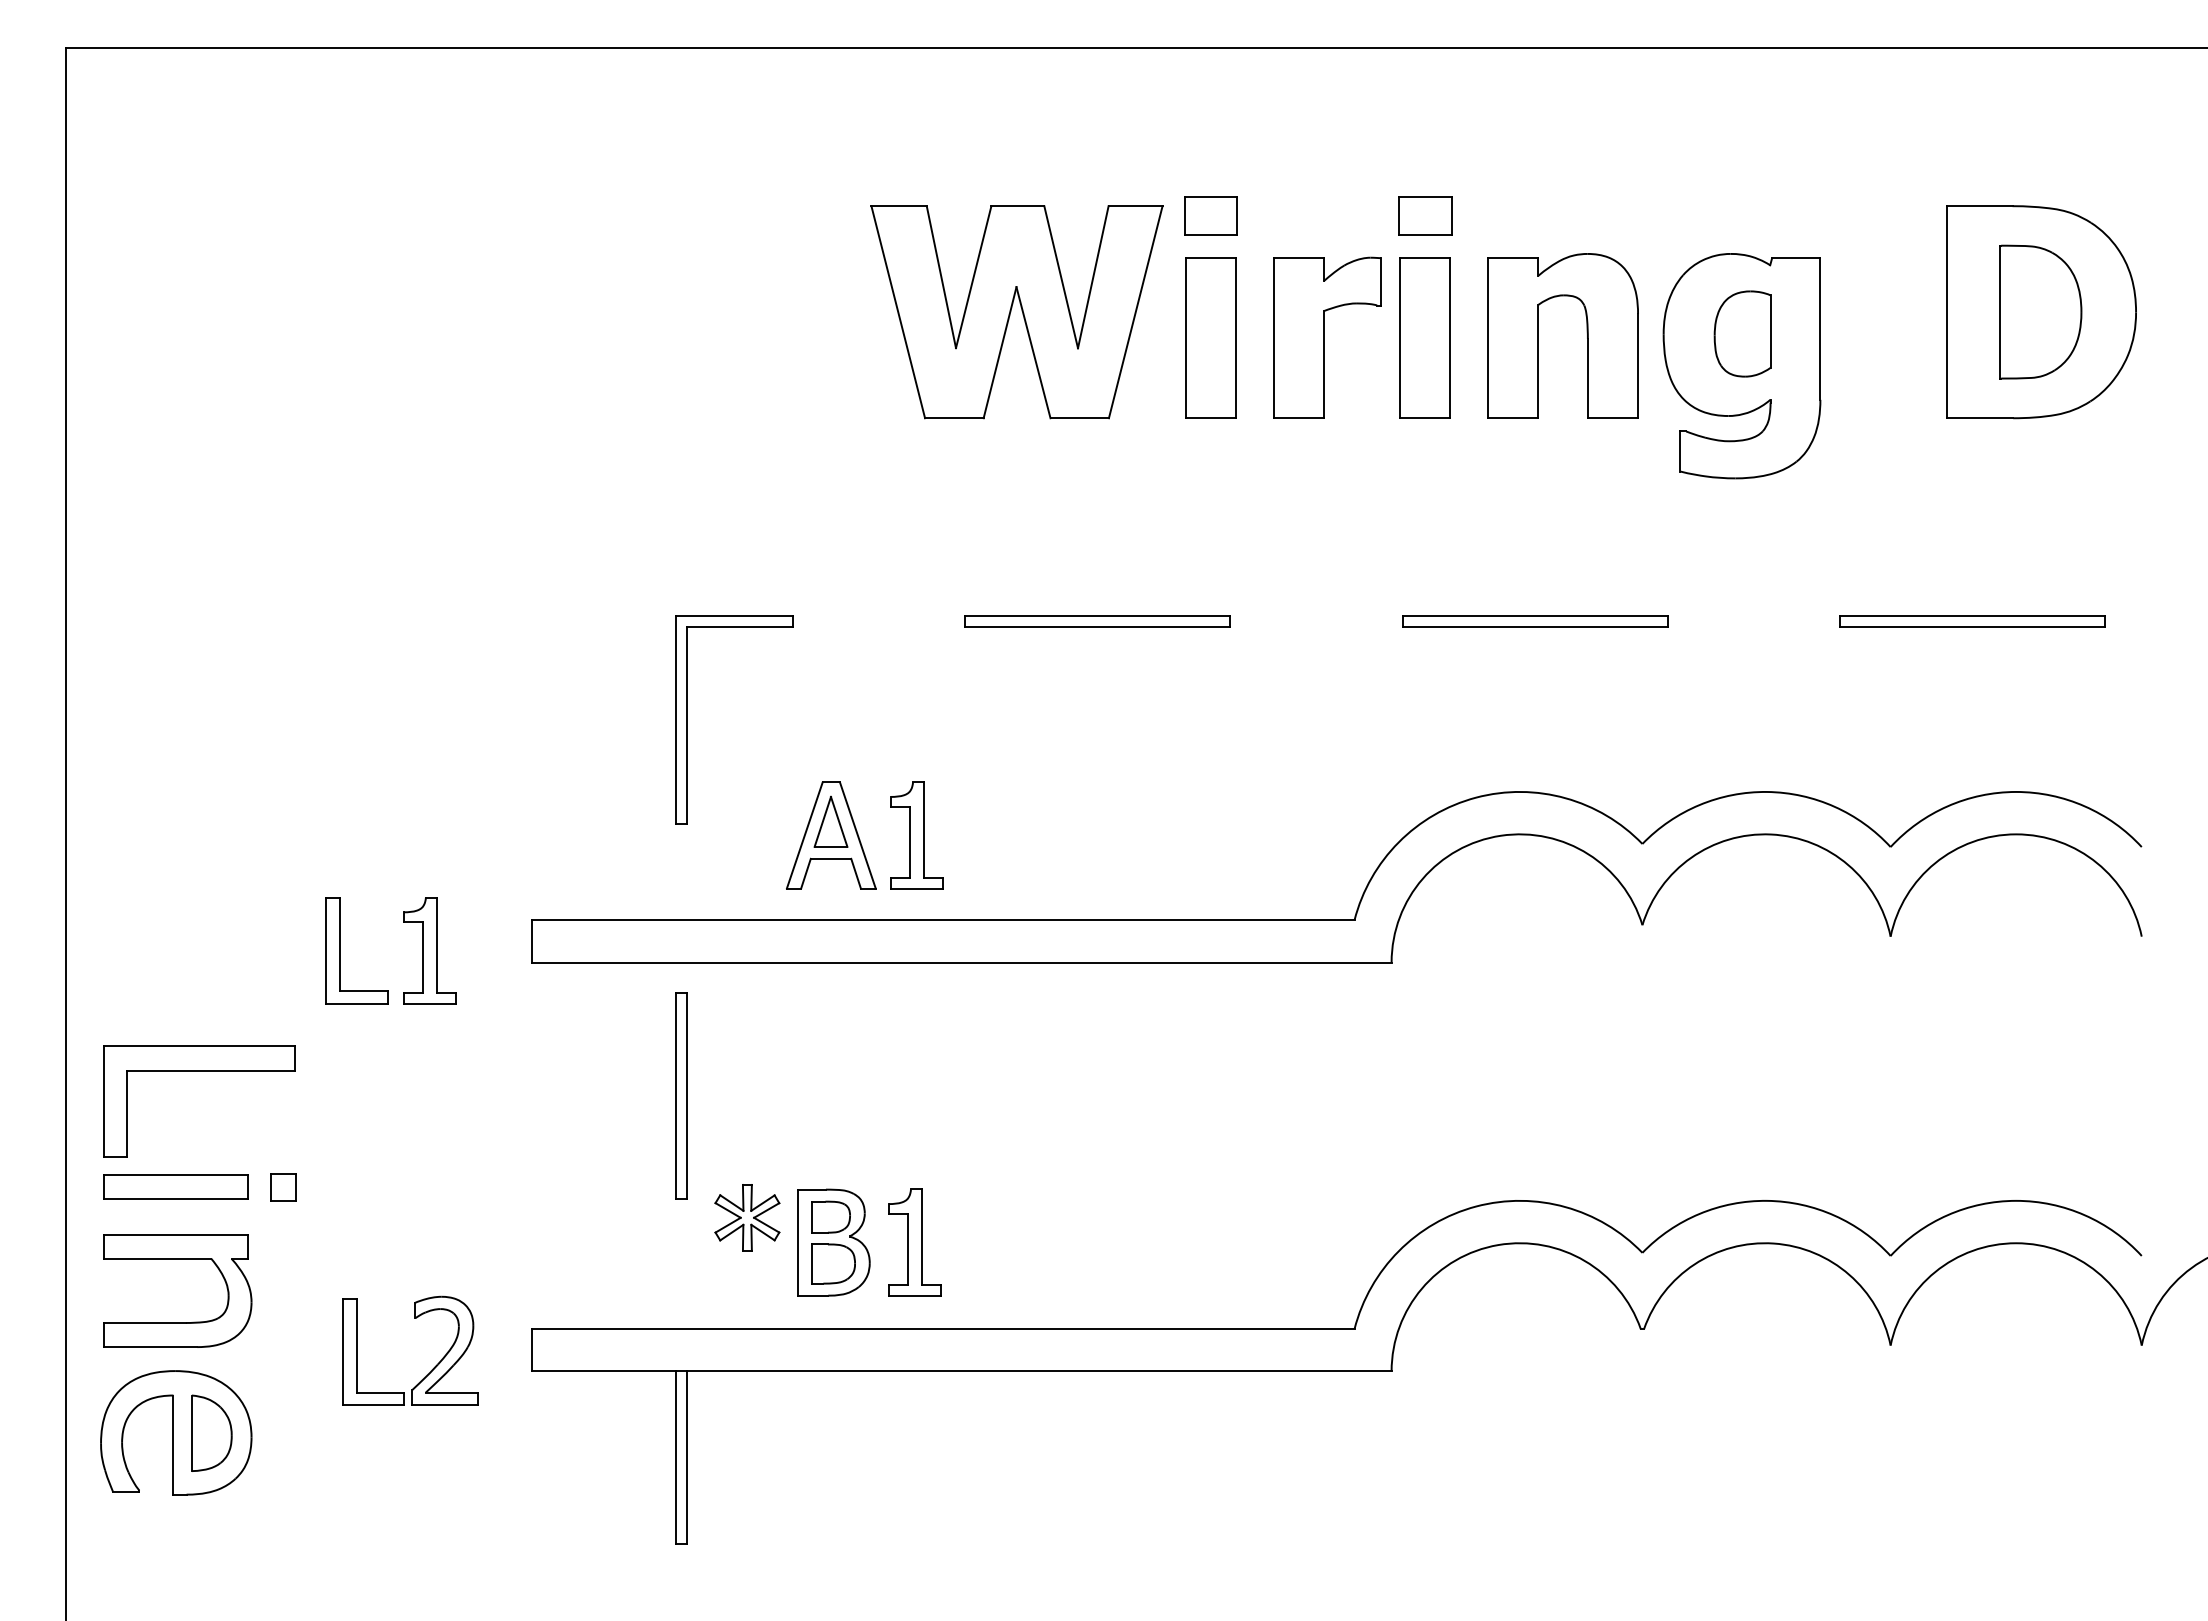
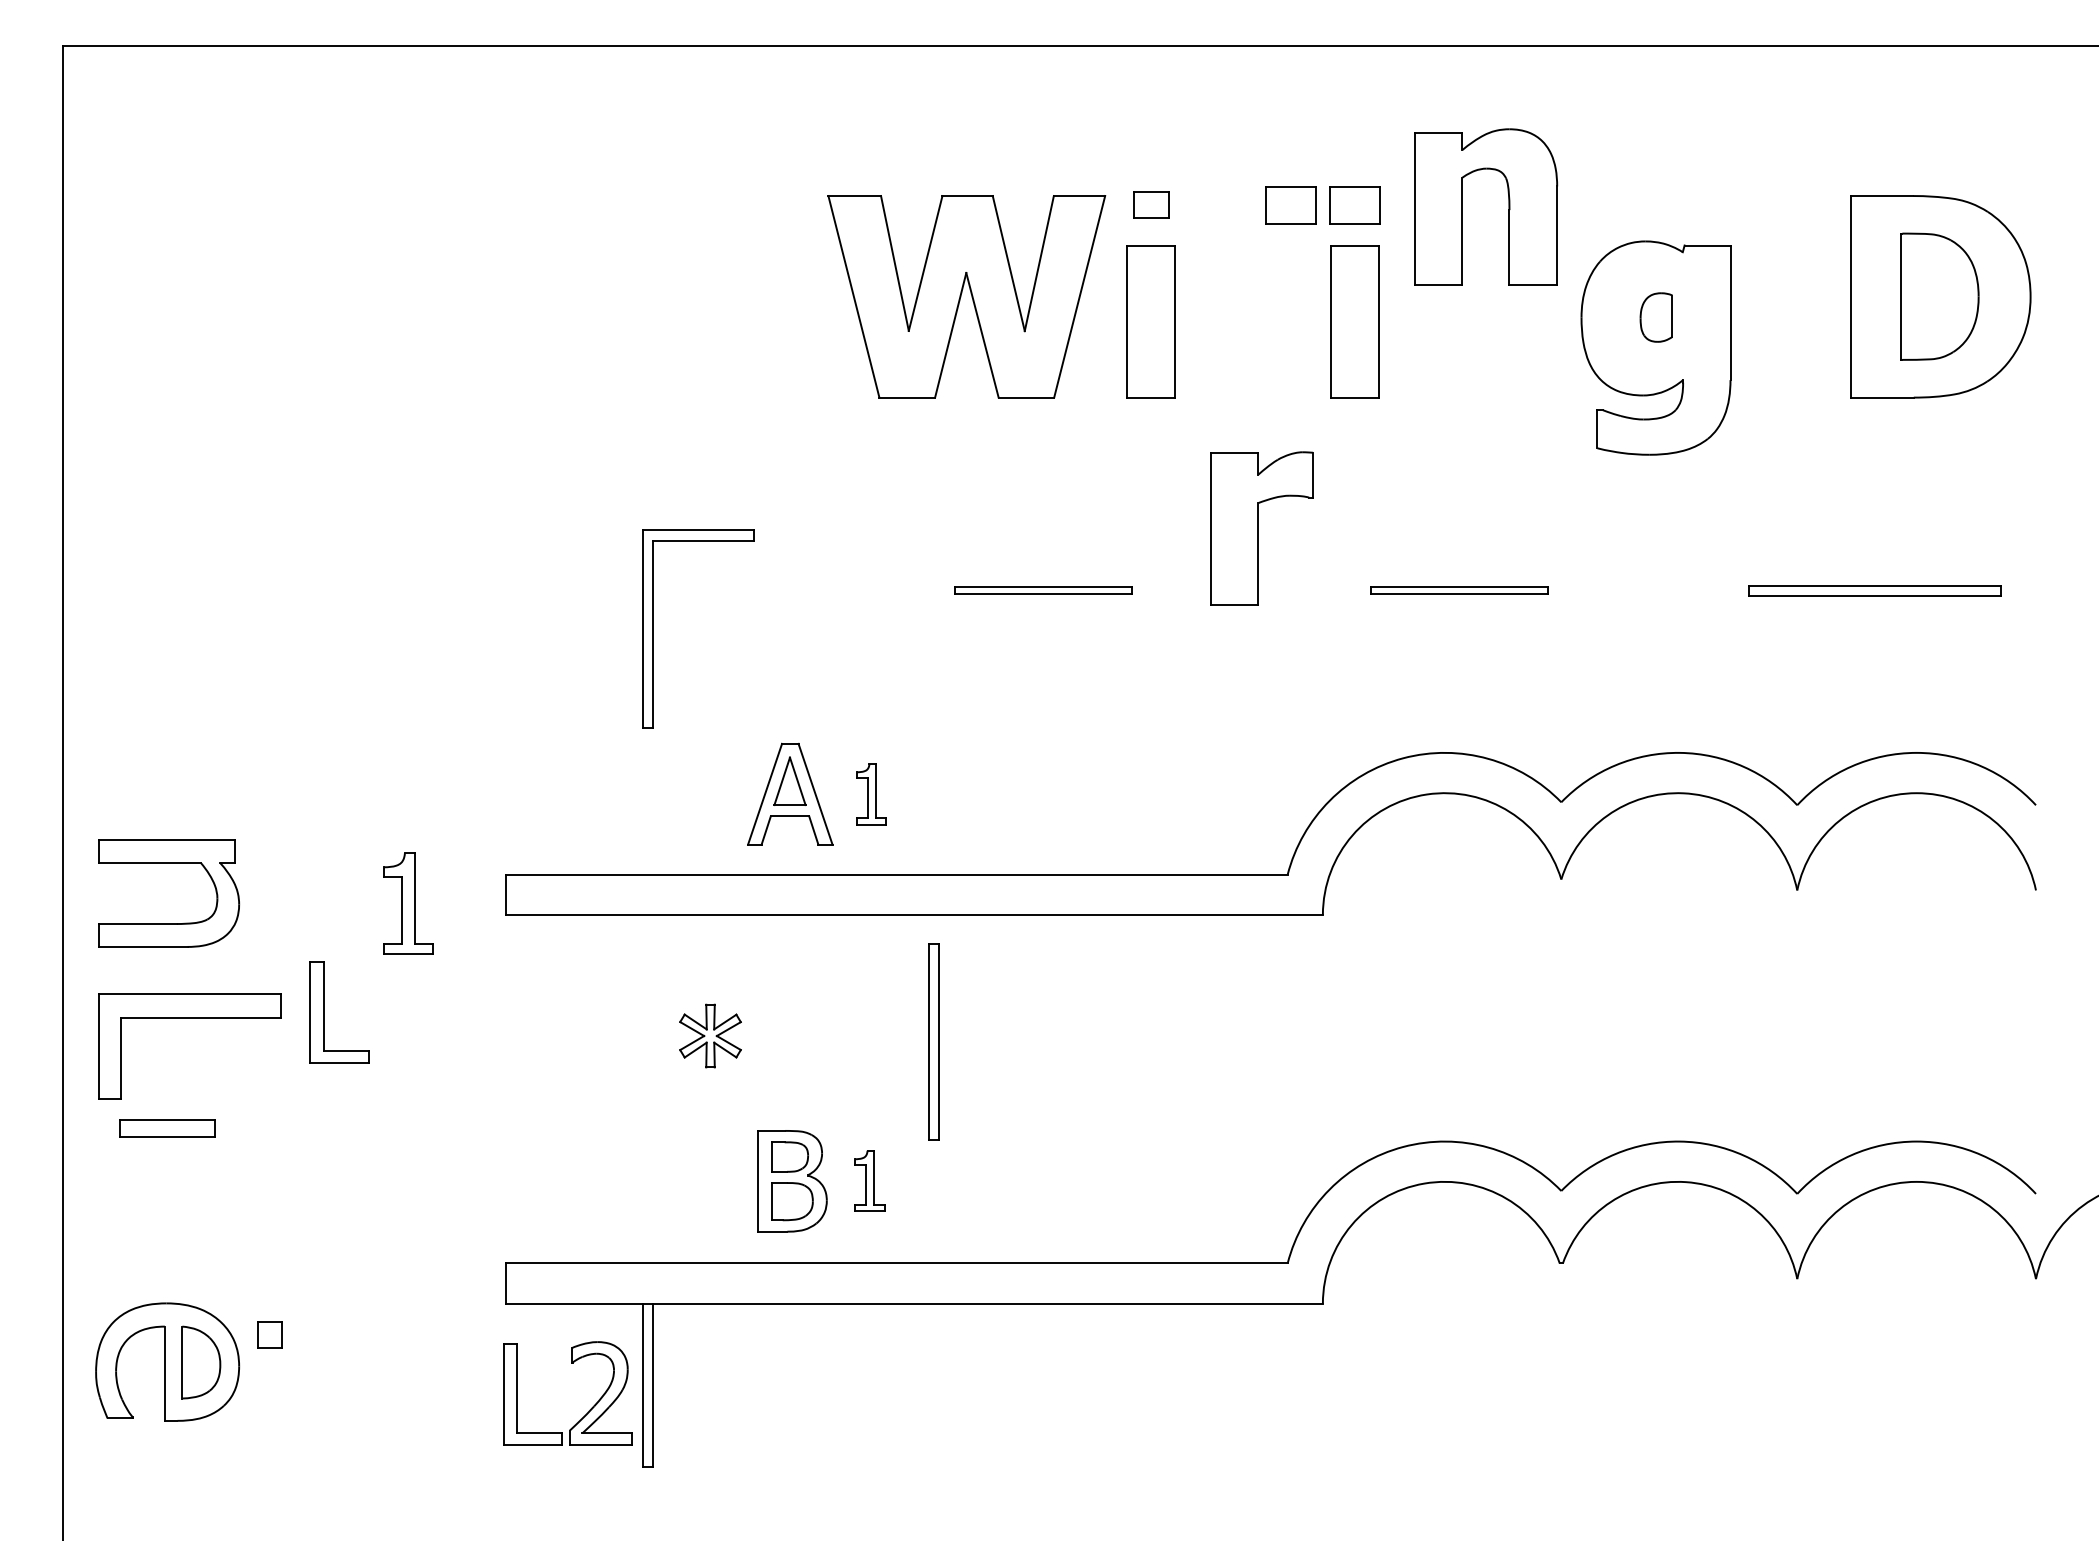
part: (1210, 215) -> (1150, 204), size x0.7
part: (1358, 215) -> (1291, 204), added
part: (1742, 333) -> (1656, 317), size x0.6
part: (1538, 335) -> (1462, 206), moved
part: (1327, 337) -> (1261, 528), moved
part: (1097, 621) -> (1043, 590), size x0.7
part: (1535, 621) -> (1459, 590), size x0.7
part: (687, 719) -> (653, 628), moved
part: (916, 835) -> (871, 794), size x0.6
part: (340, 950) -> (323, 1011), moved
part: (681, 1095) -> (934, 1041), moved
part: (175, 1186) -> (166, 1127), size x0.7
part: (283, 1187) -> (269, 1335), moved
part: (747, 1217) -> (710, 1035), moved
part: (914, 1242) -> (869, 1181), size x0.6
part: (177, 1259) -> (168, 863), moved
part: (431, 1369) -> (587, 1411), moved

